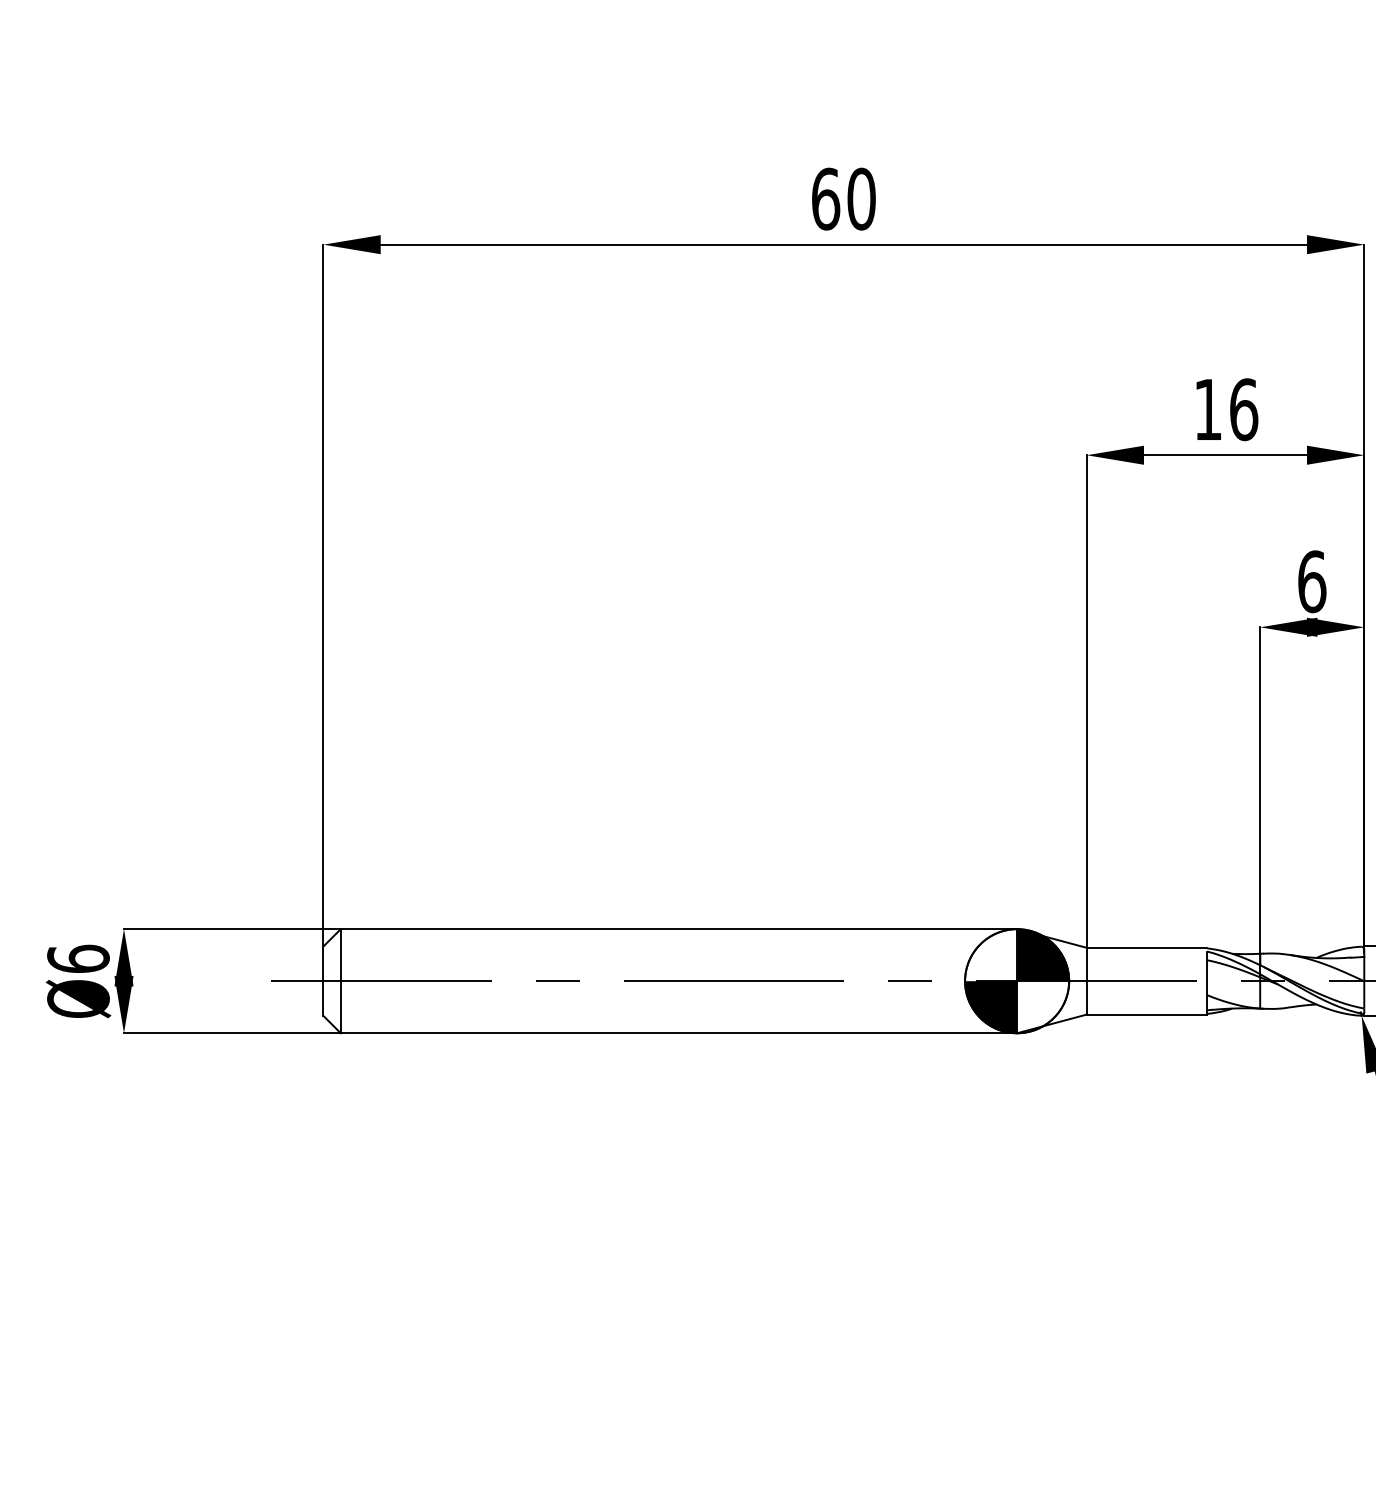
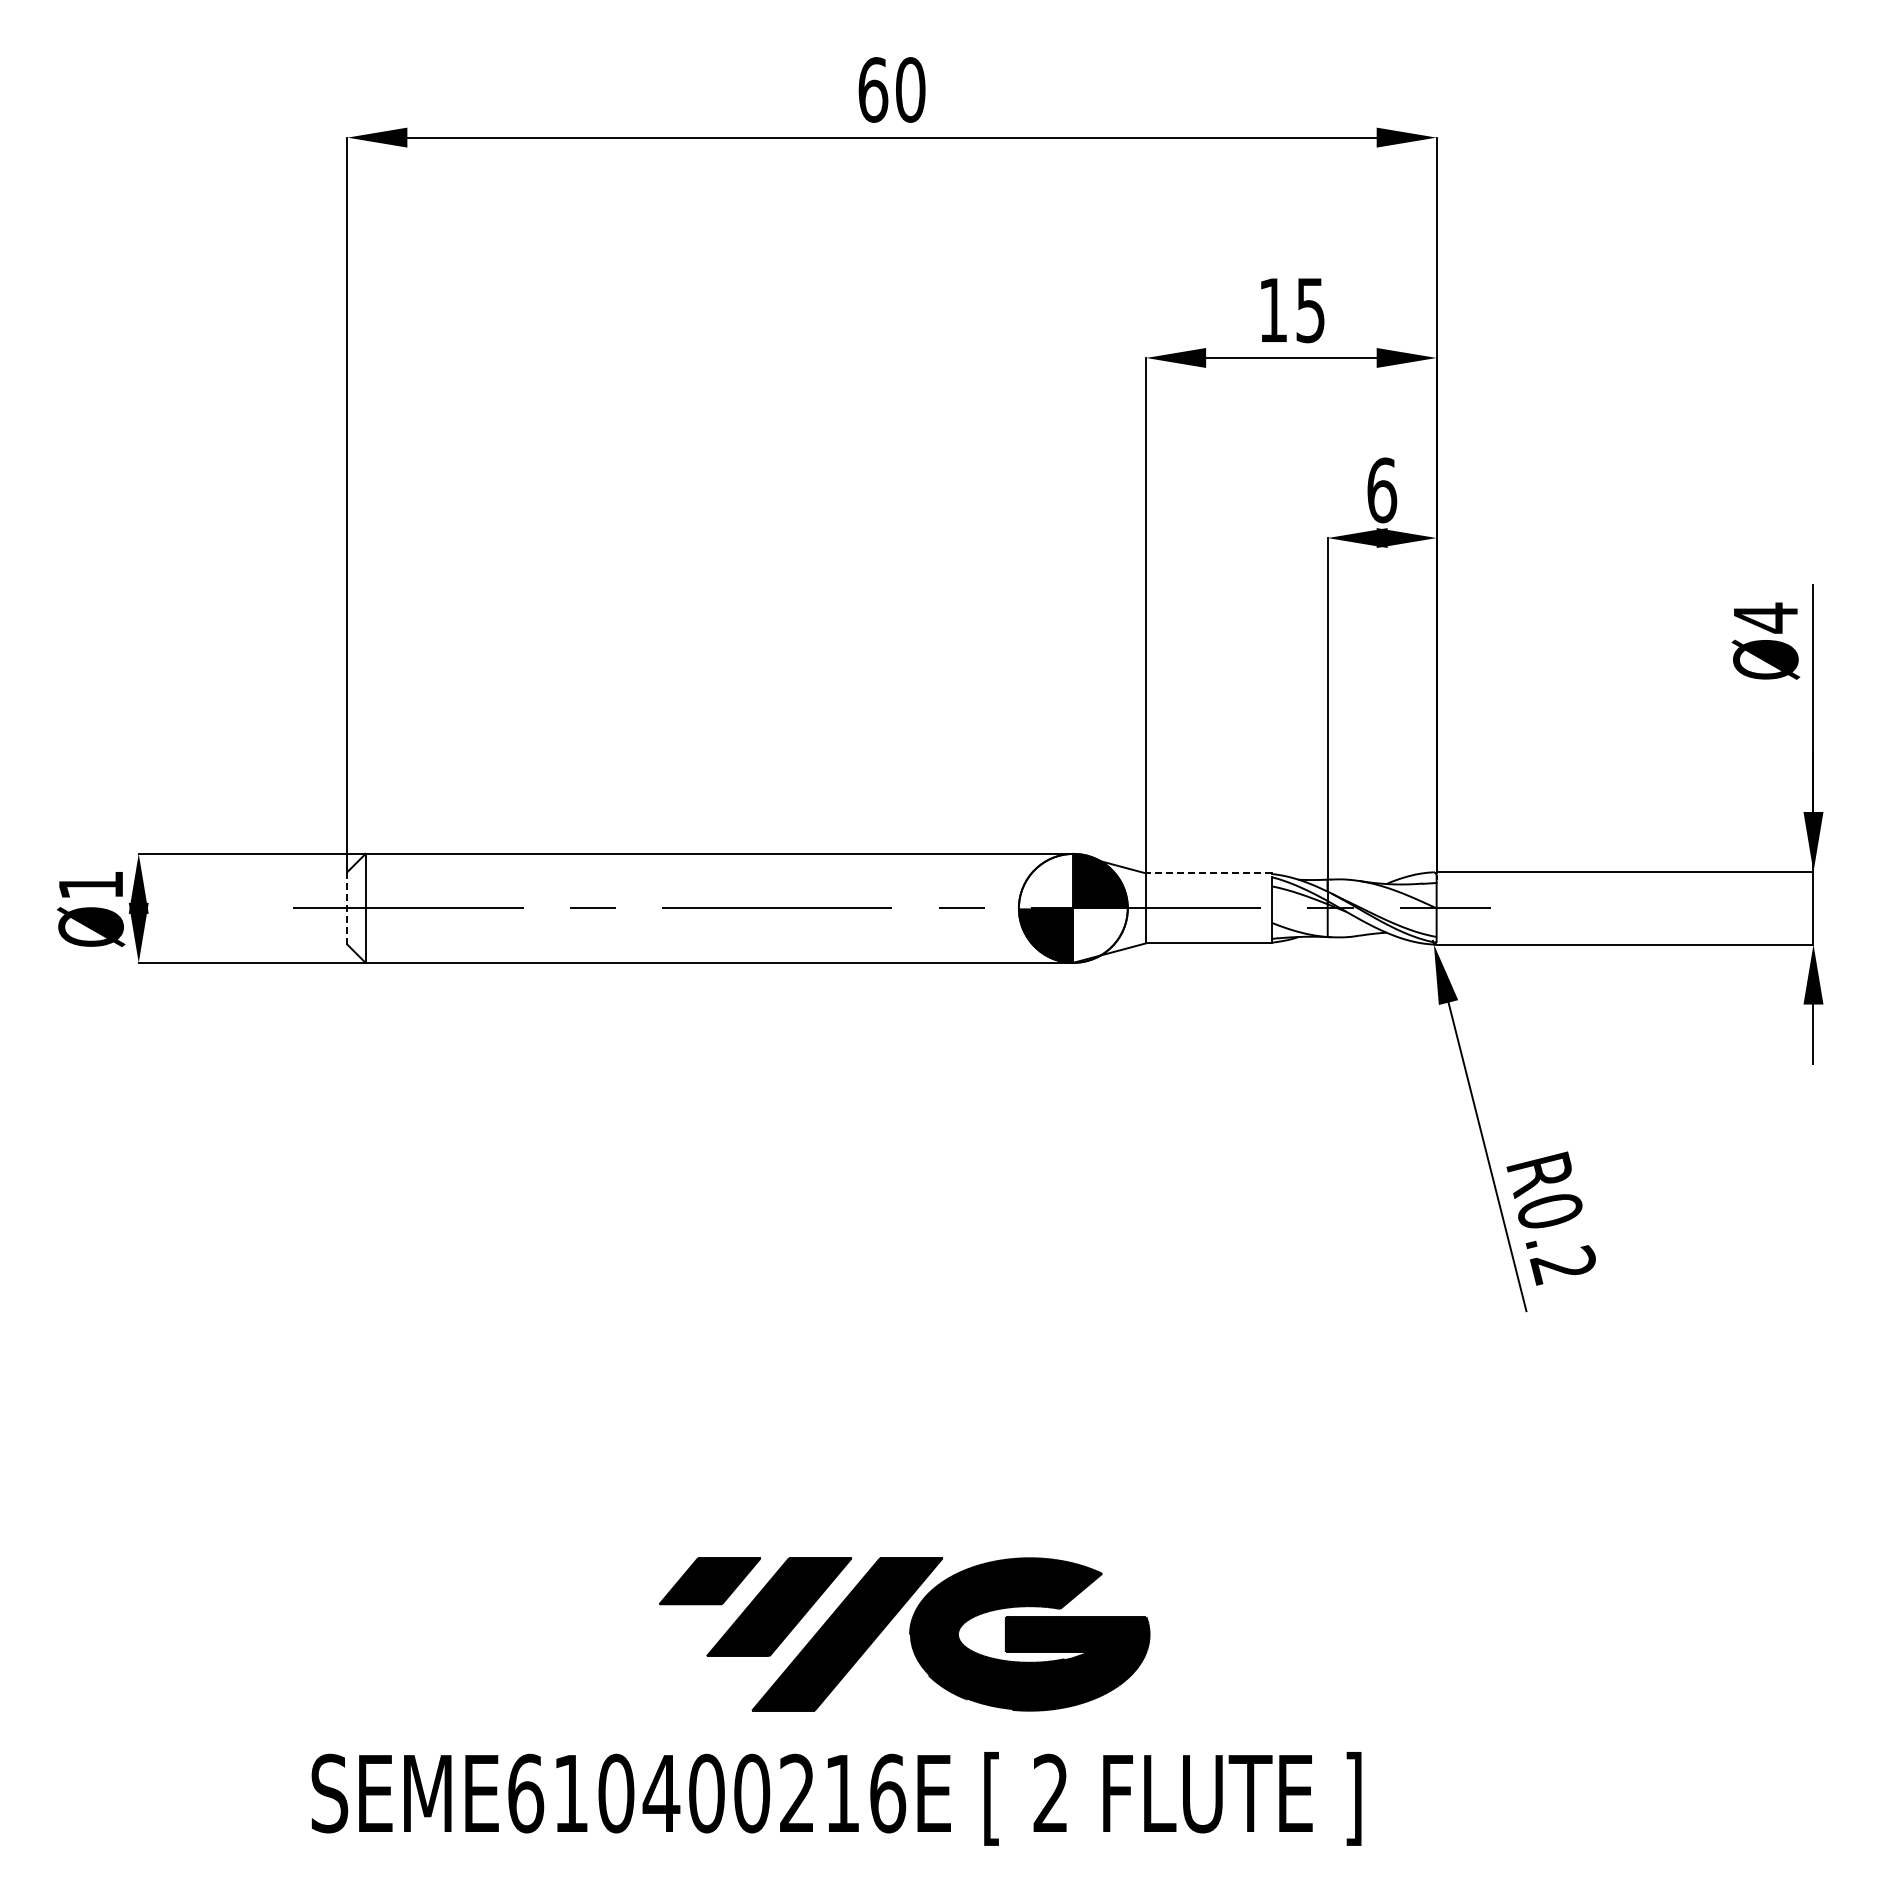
text: (1243, 409) -> (1310, 310), 16 -> 15
line: (1146, 947) -> (1208, 873), solid -> dashed
text: (77, 958) -> (90, 884), Ø6 -> Ø1
line: (323, 981) -> (347, 908), solid -> dashed

